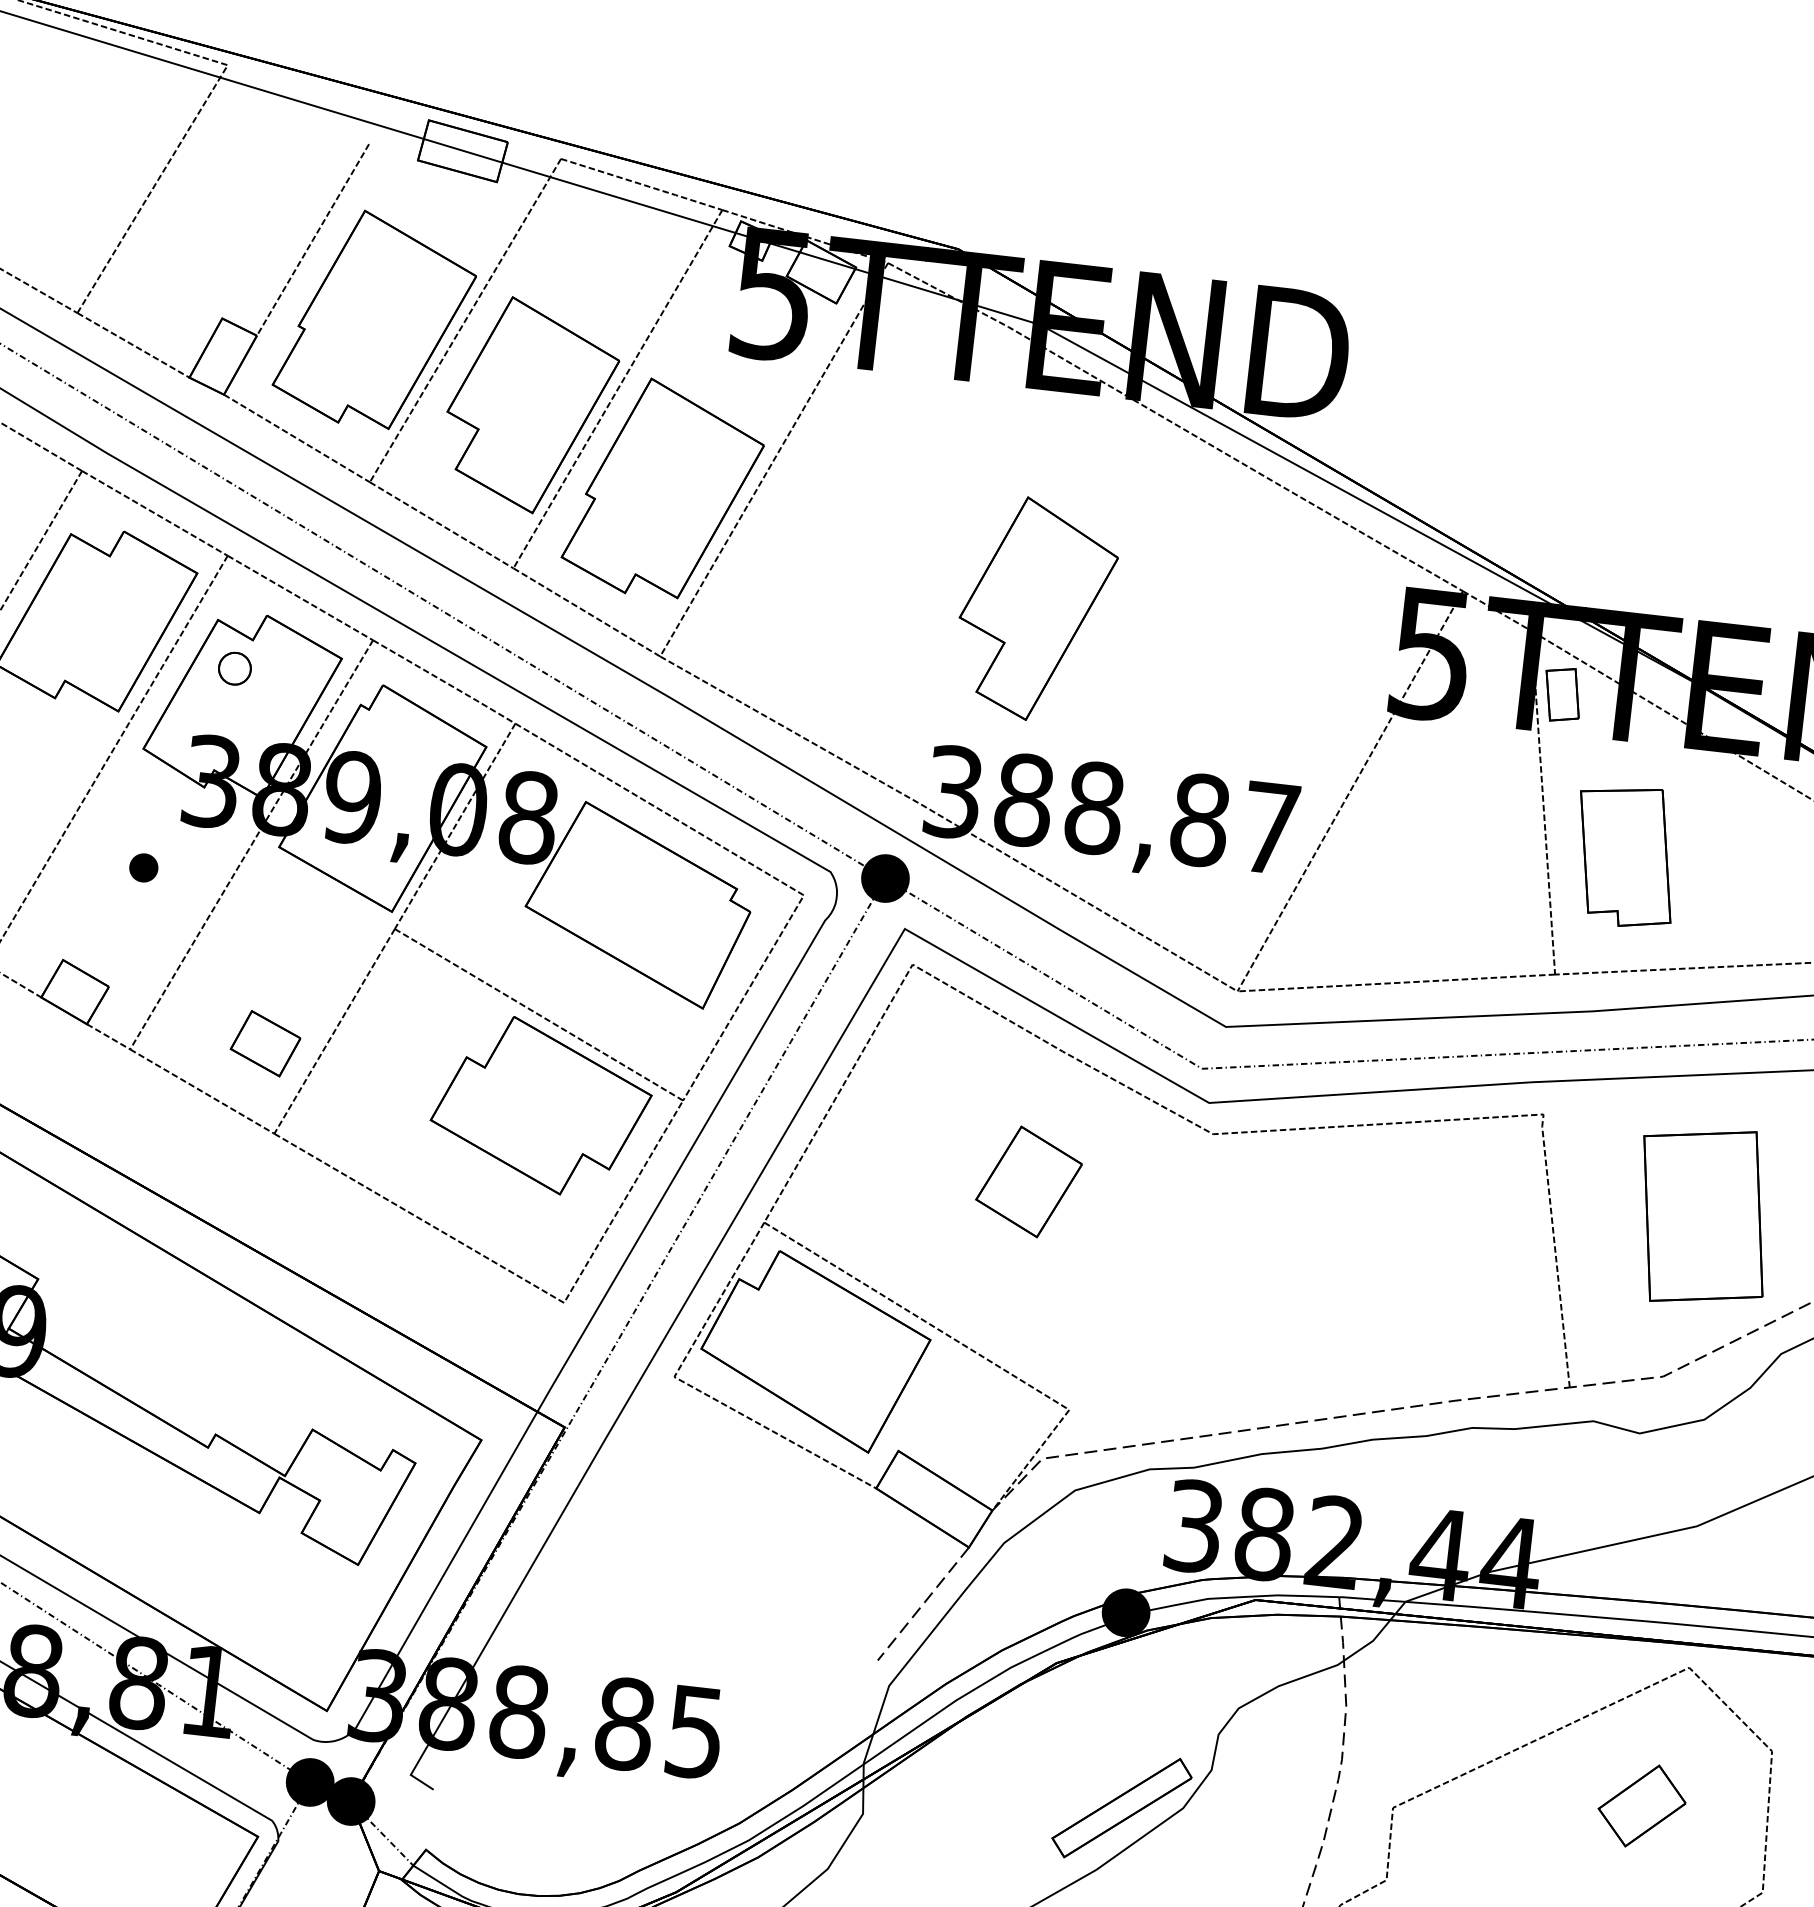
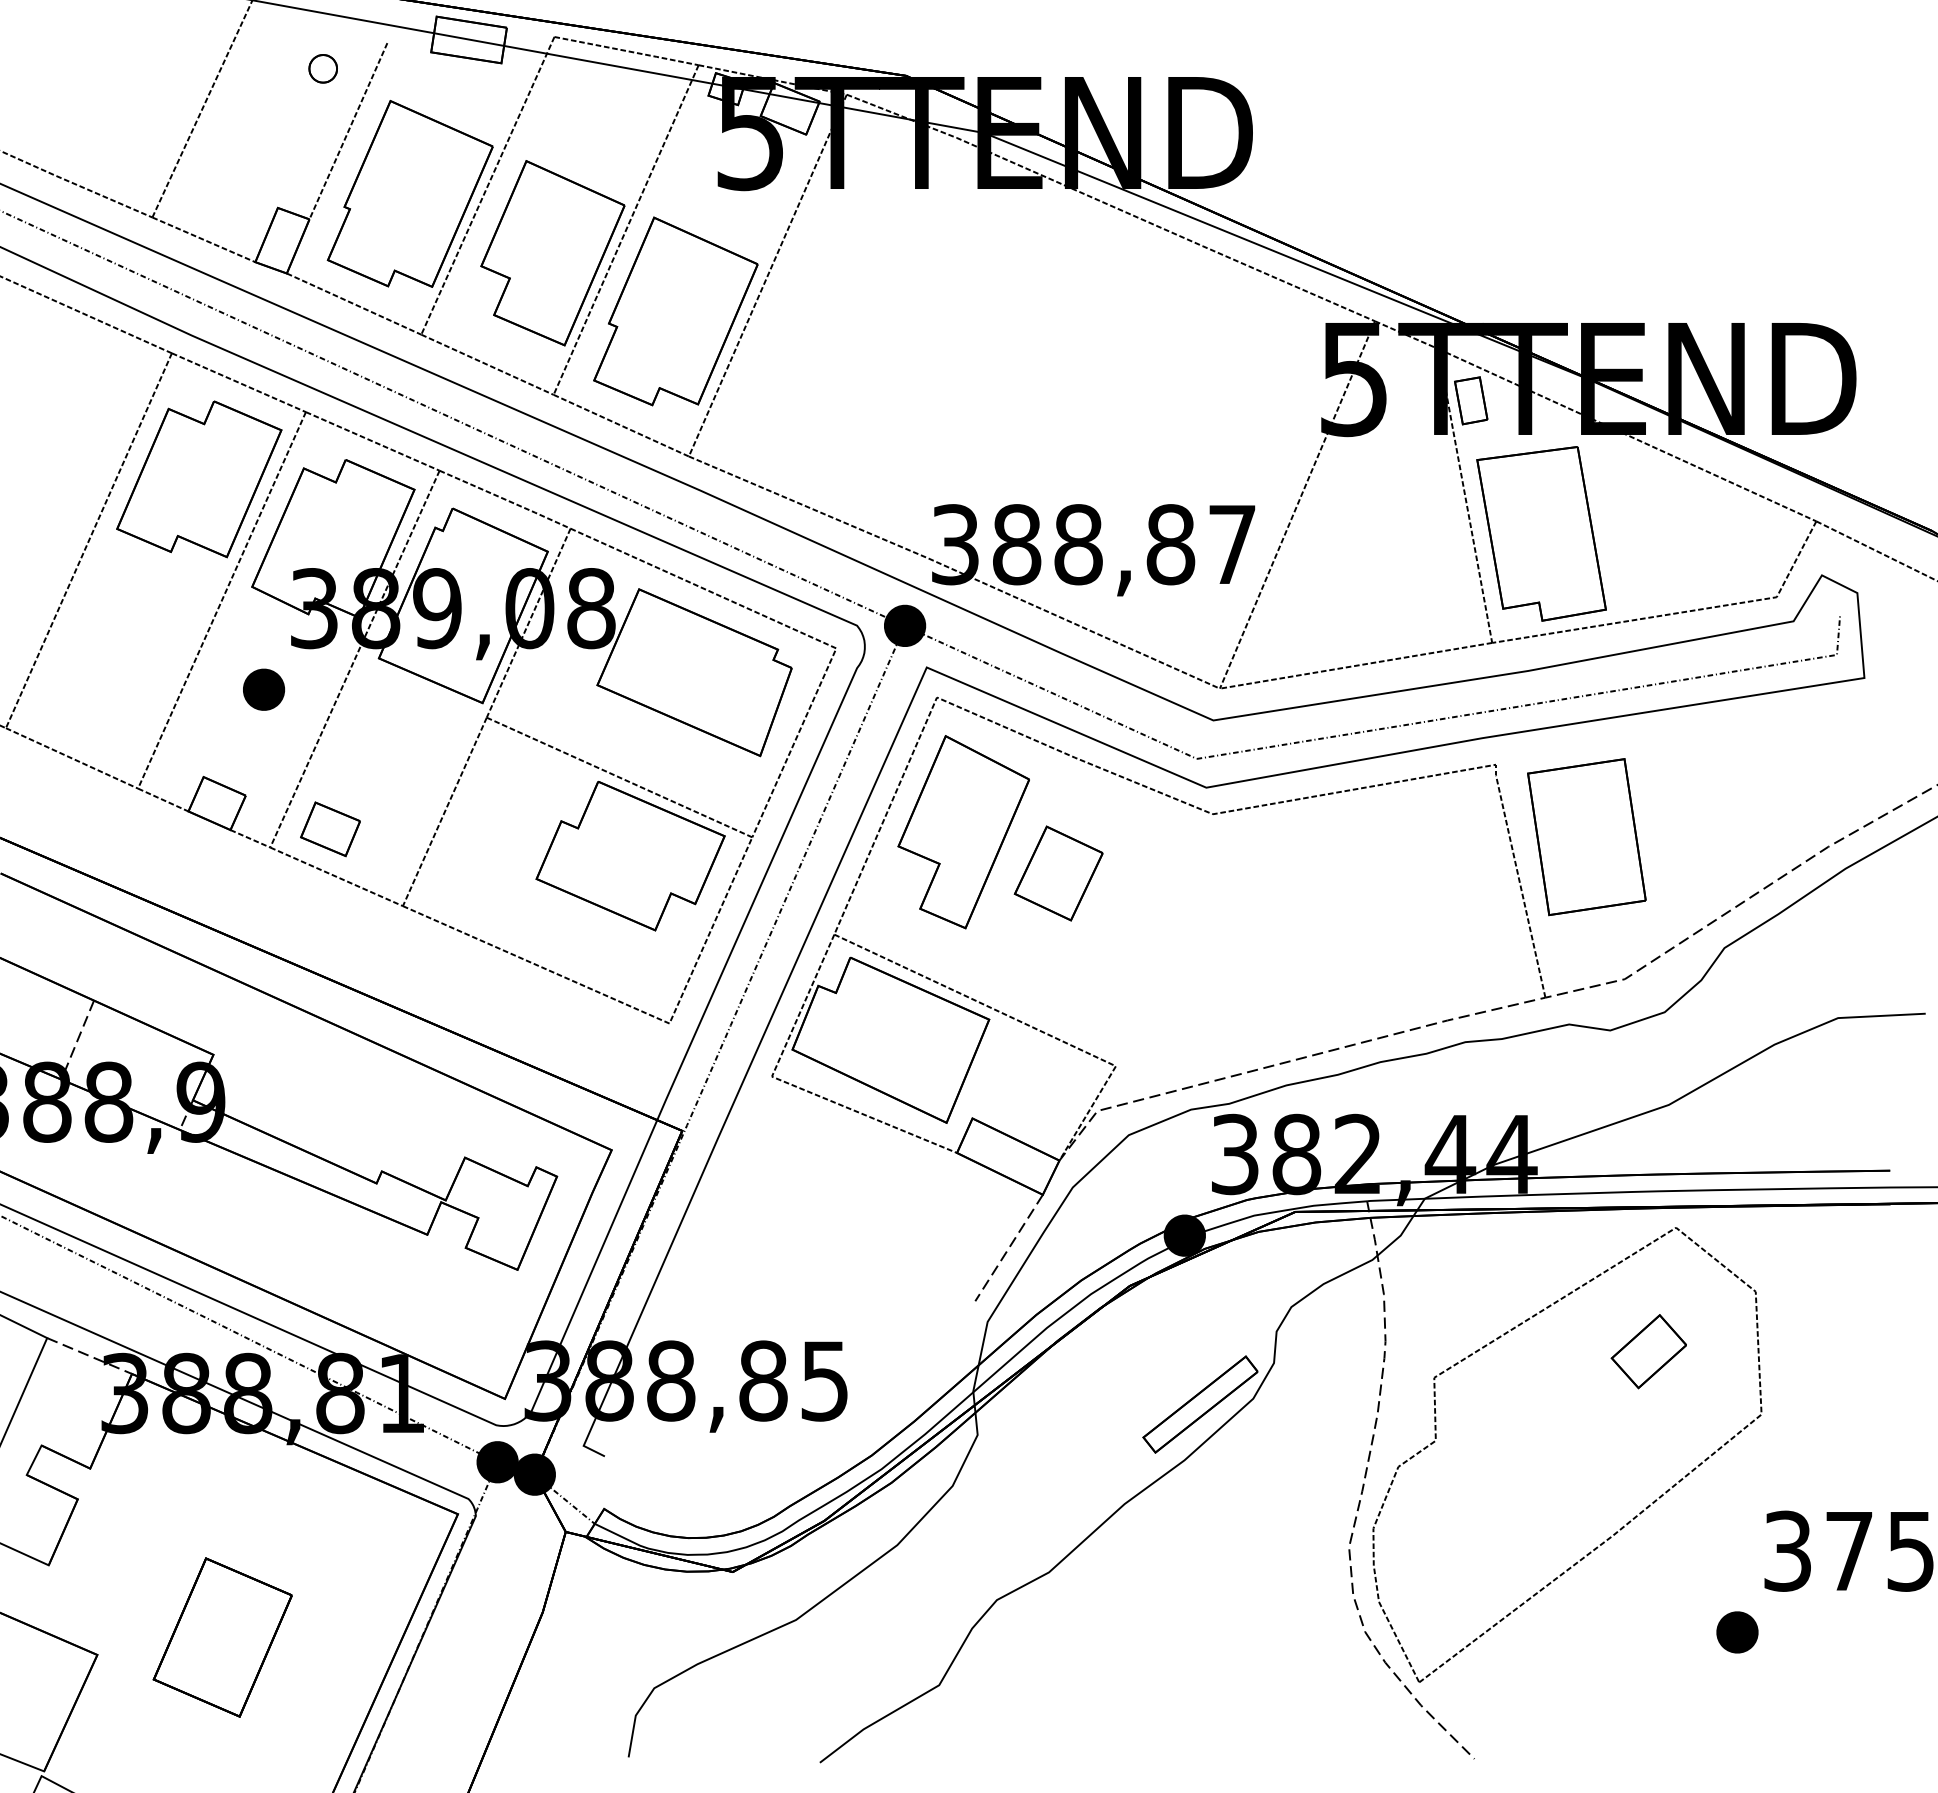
part: (1035, 610) -> (963, 832), moved
part: (234, 668) -> (322, 68), moved
part: (1625, 855) -> (1541, 533), size x1.43
part: (144, 867) -> (264, 689), size x1.67
part: (265, 1043) -> (330, 829), moved
part: (1702, 1216) -> (1586, 837), moved

